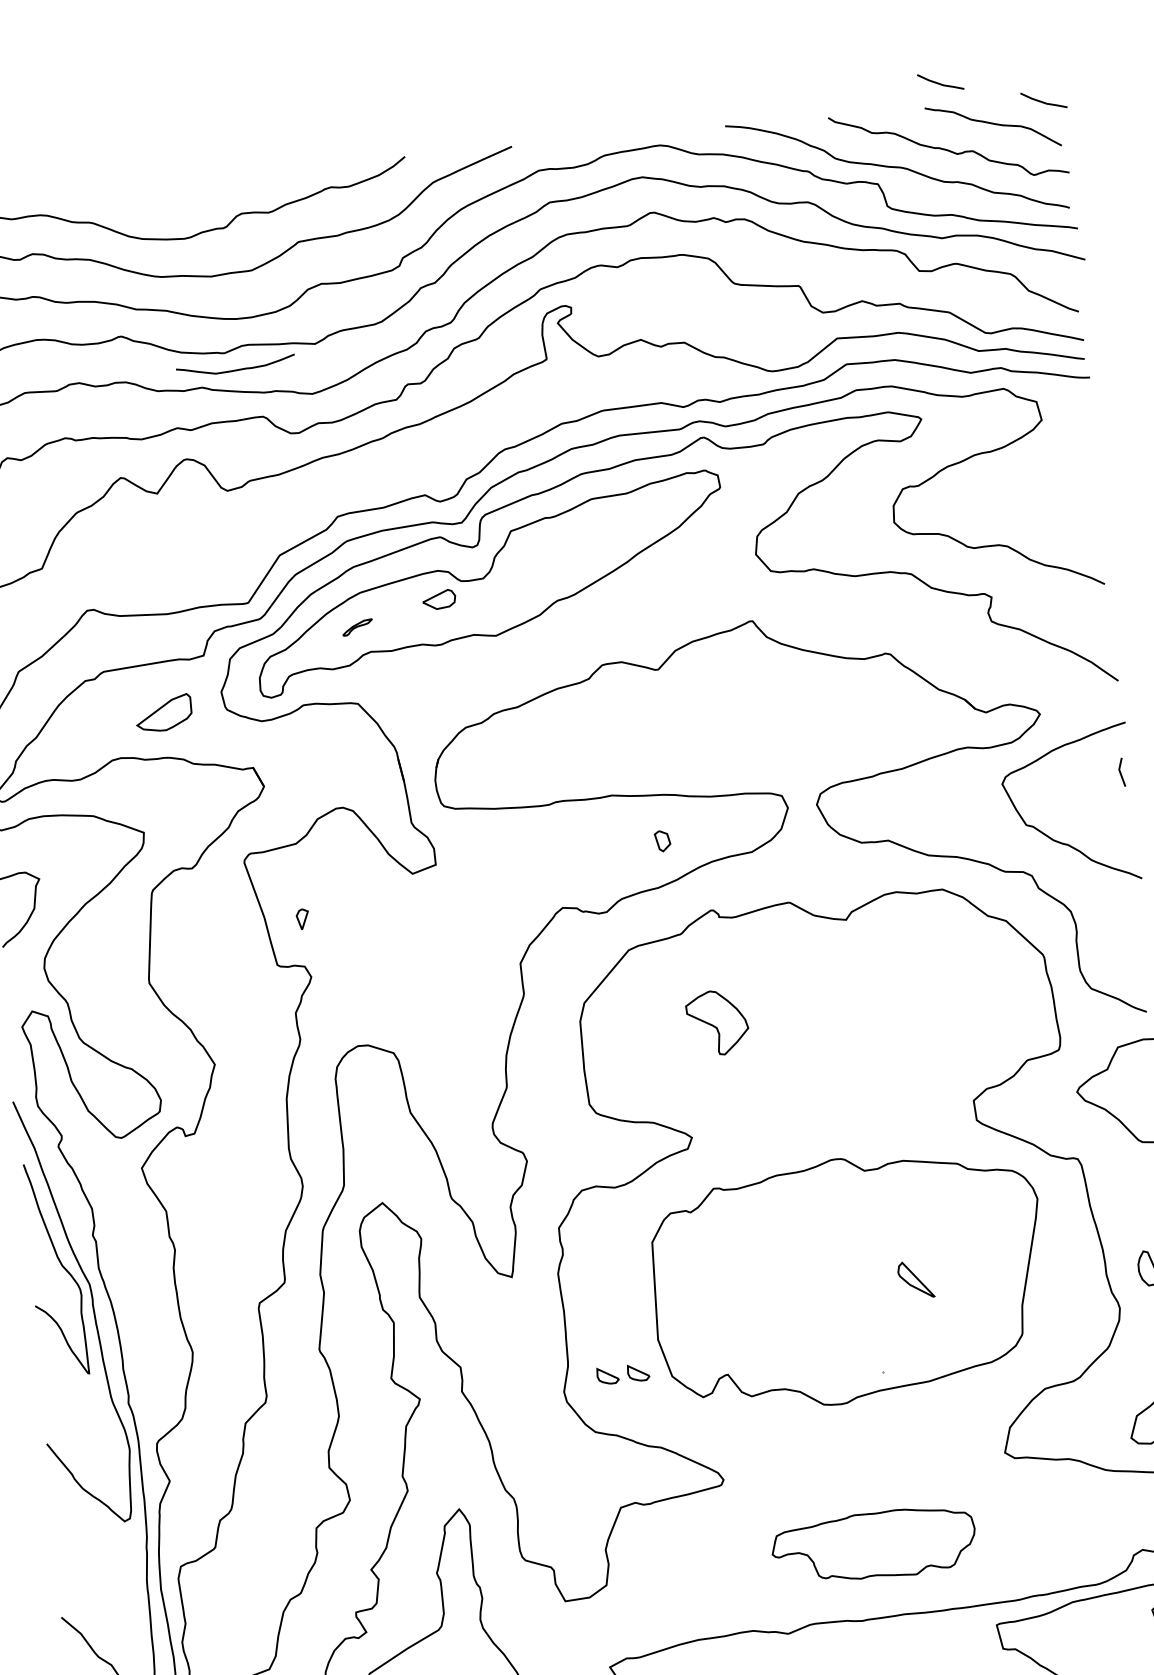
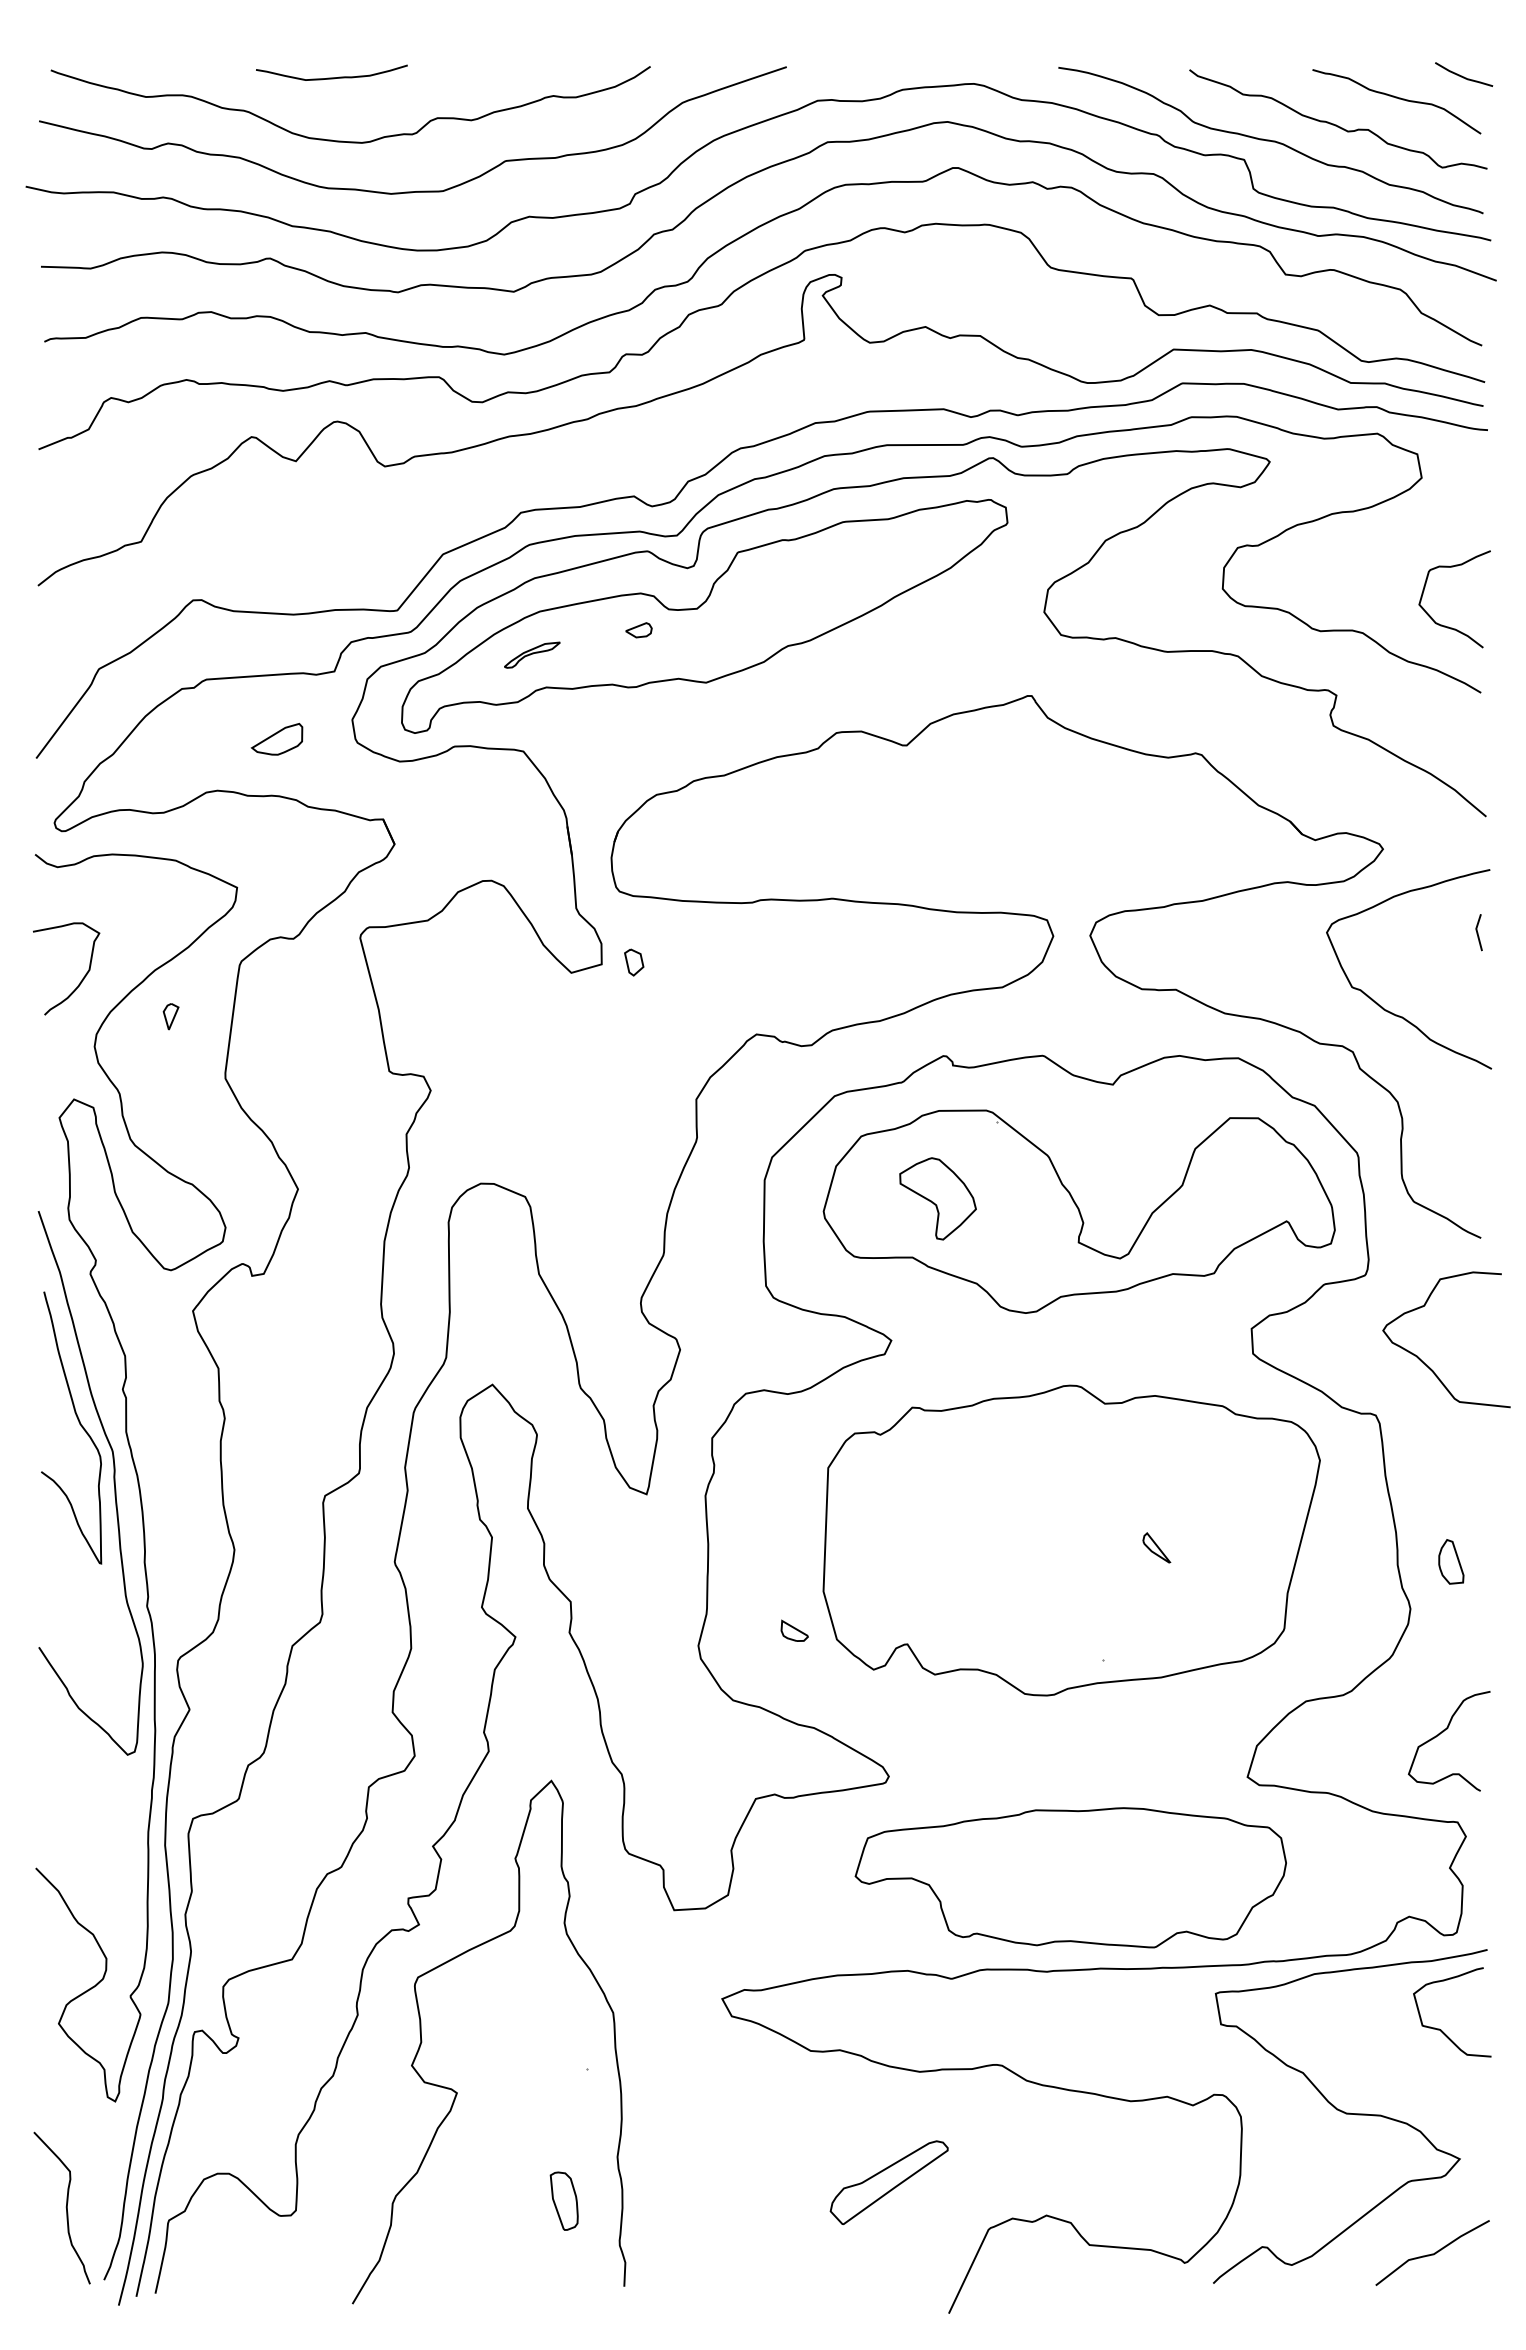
line: (941, 83) -> (1336, 40), removed
curve: (235, 369) -> (331, 77), moved
curve: (1071, 534) -> (1445, 625), added
part: (438, 600) -> (638, 630), size x0.62
part: (357, 627) -> (532, 654), size x1.43
part: (163, 712) -> (276, 738), size x0.71
part: (663, 841) -> (634, 962), moved
part: (302, 919) -> (170, 1016), moved
part: (828, 1022) -> (1078, 1211), added
part: (915, 1279) -> (1156, 1547), size x0.62
part: (607, 1375) -> (755, 1630), removed
part: (873, 1545) -> (1070, 1877), size x1.67

